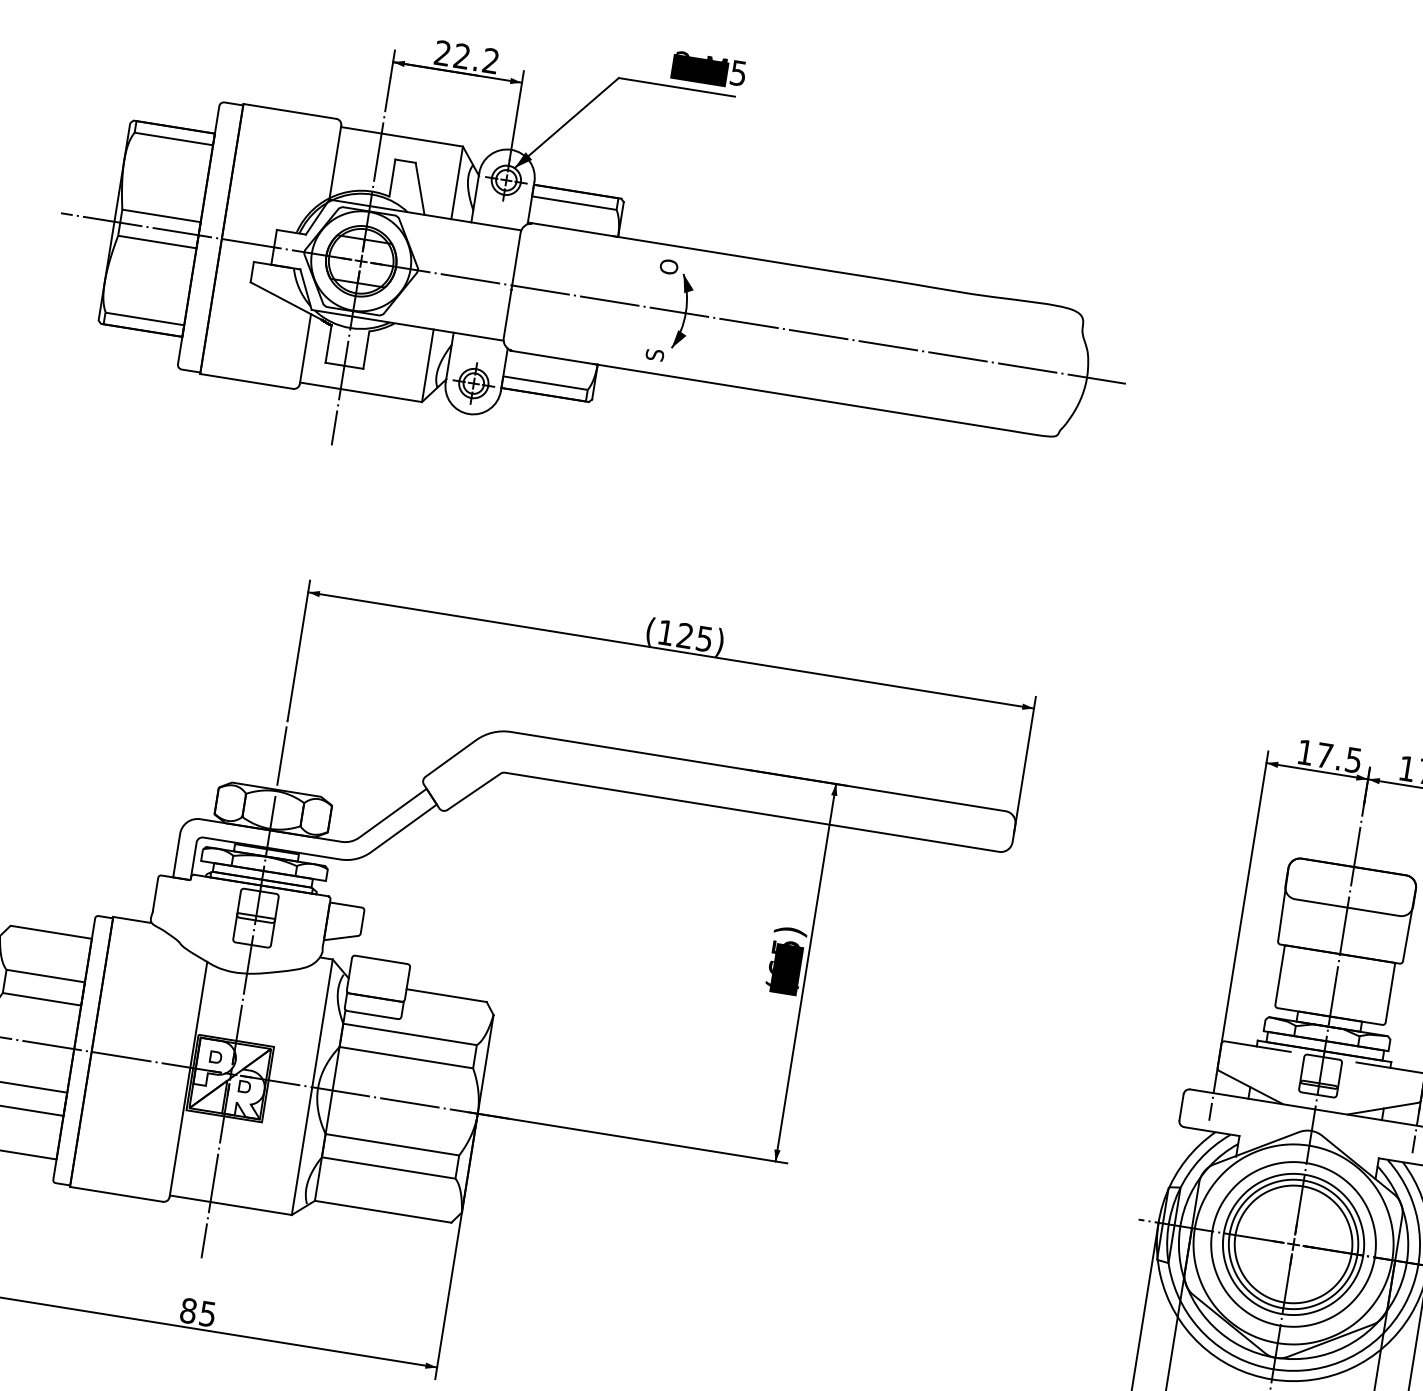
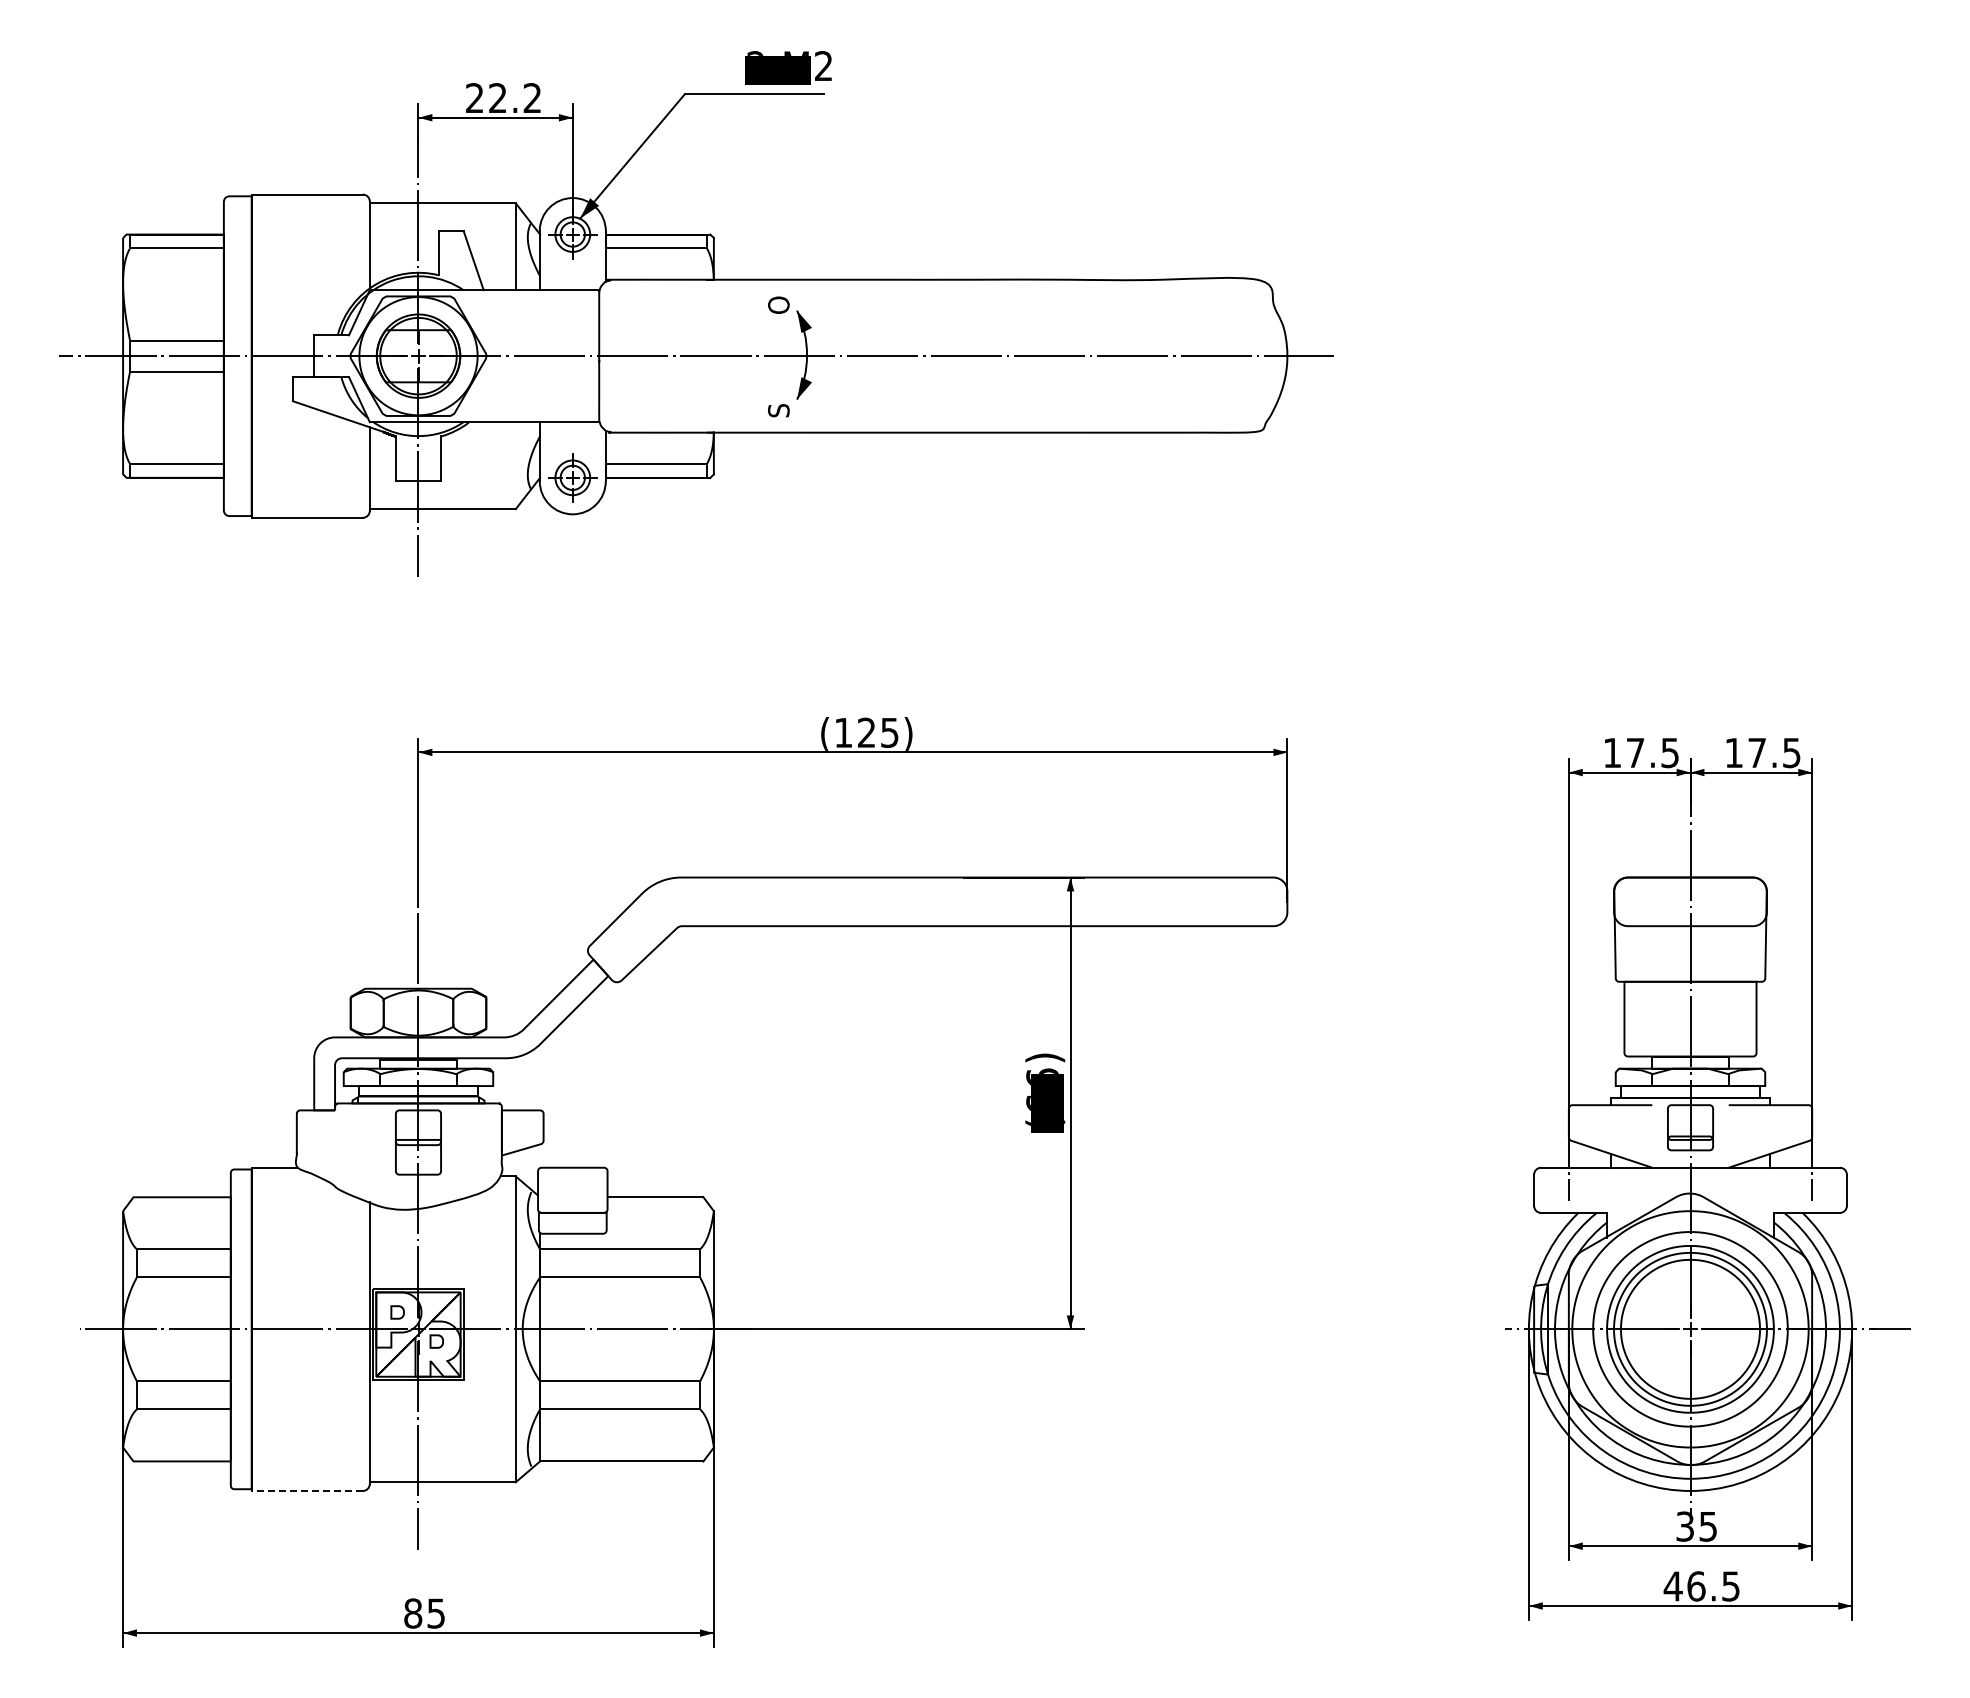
text: (738, 73) -> (823, 66), 2-M5 -> 2-M2
line: (427, 364) -> (515, 464), removed
text: (785, 947) -> (1042, 1077), (65) -> (66)
line: (116, 1194) -> (307, 1490), solid -> dashed

